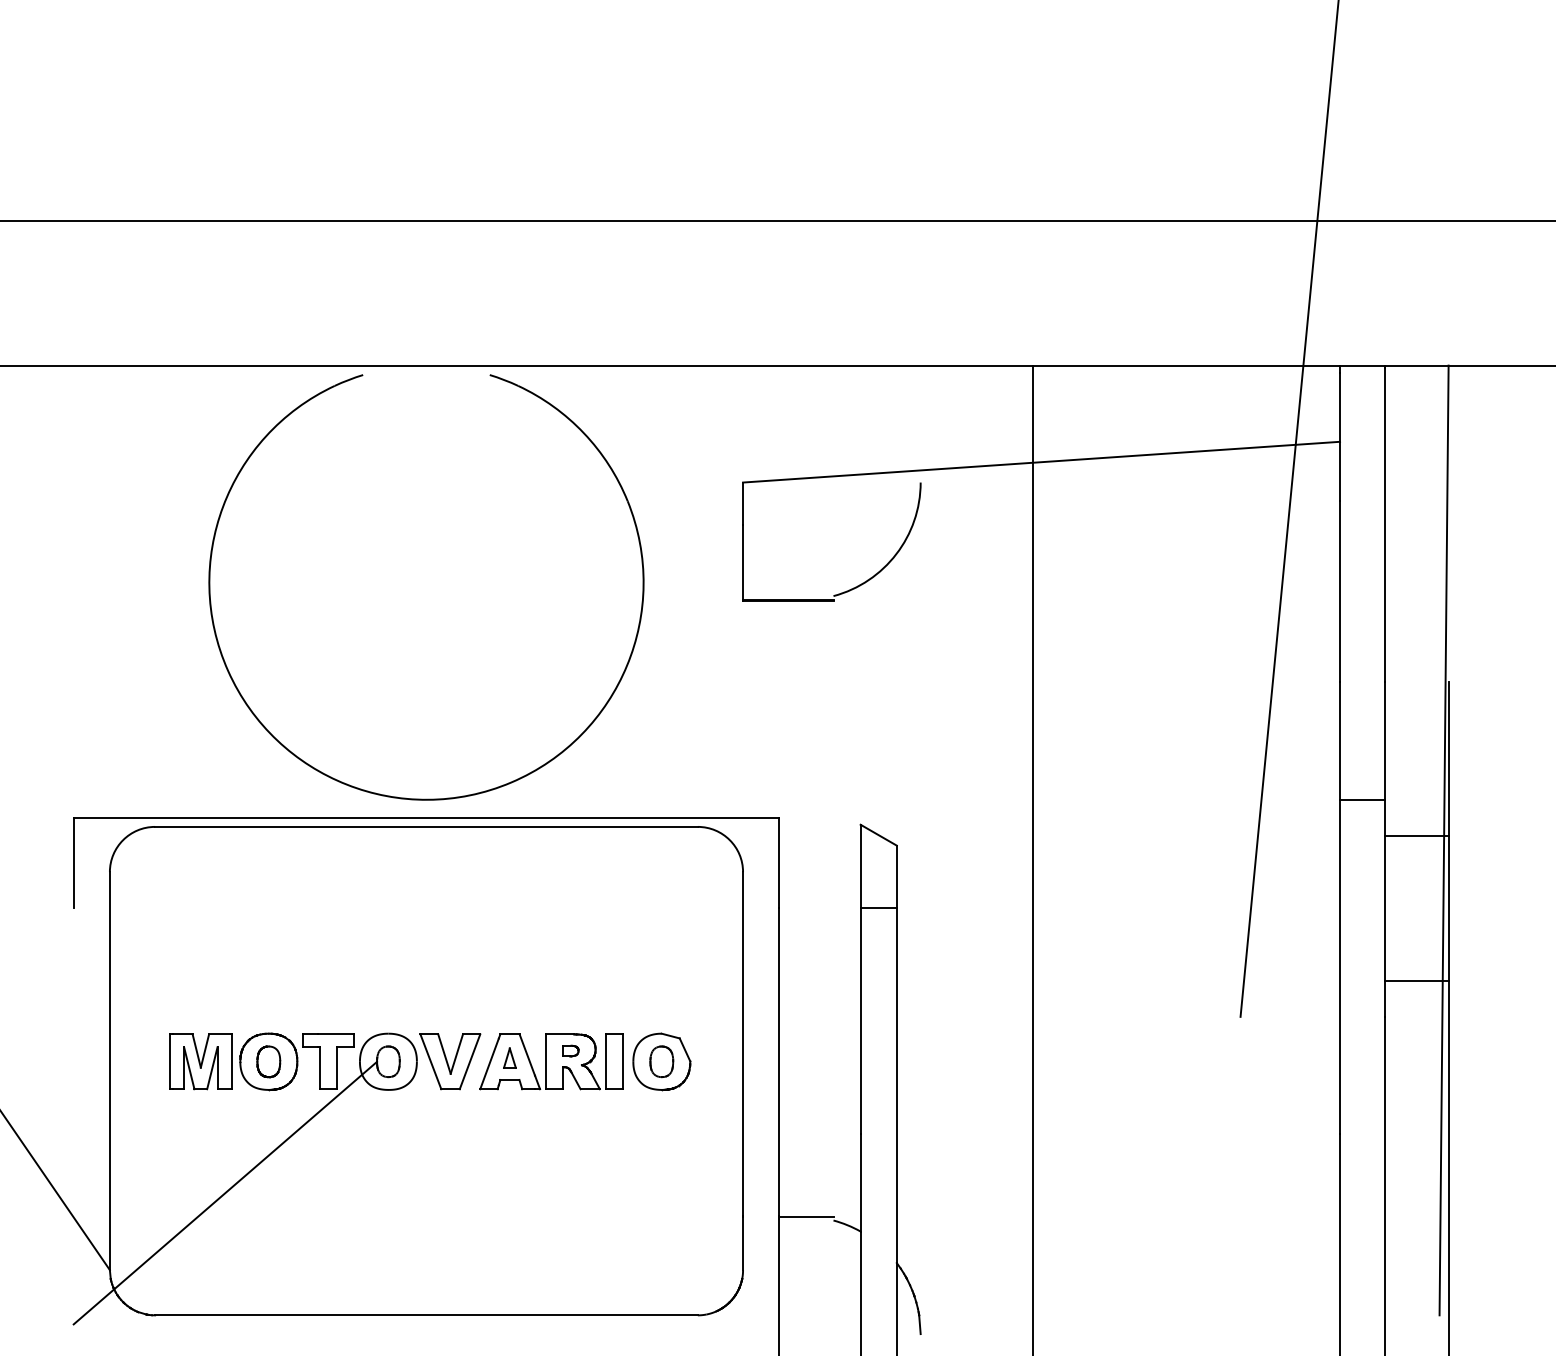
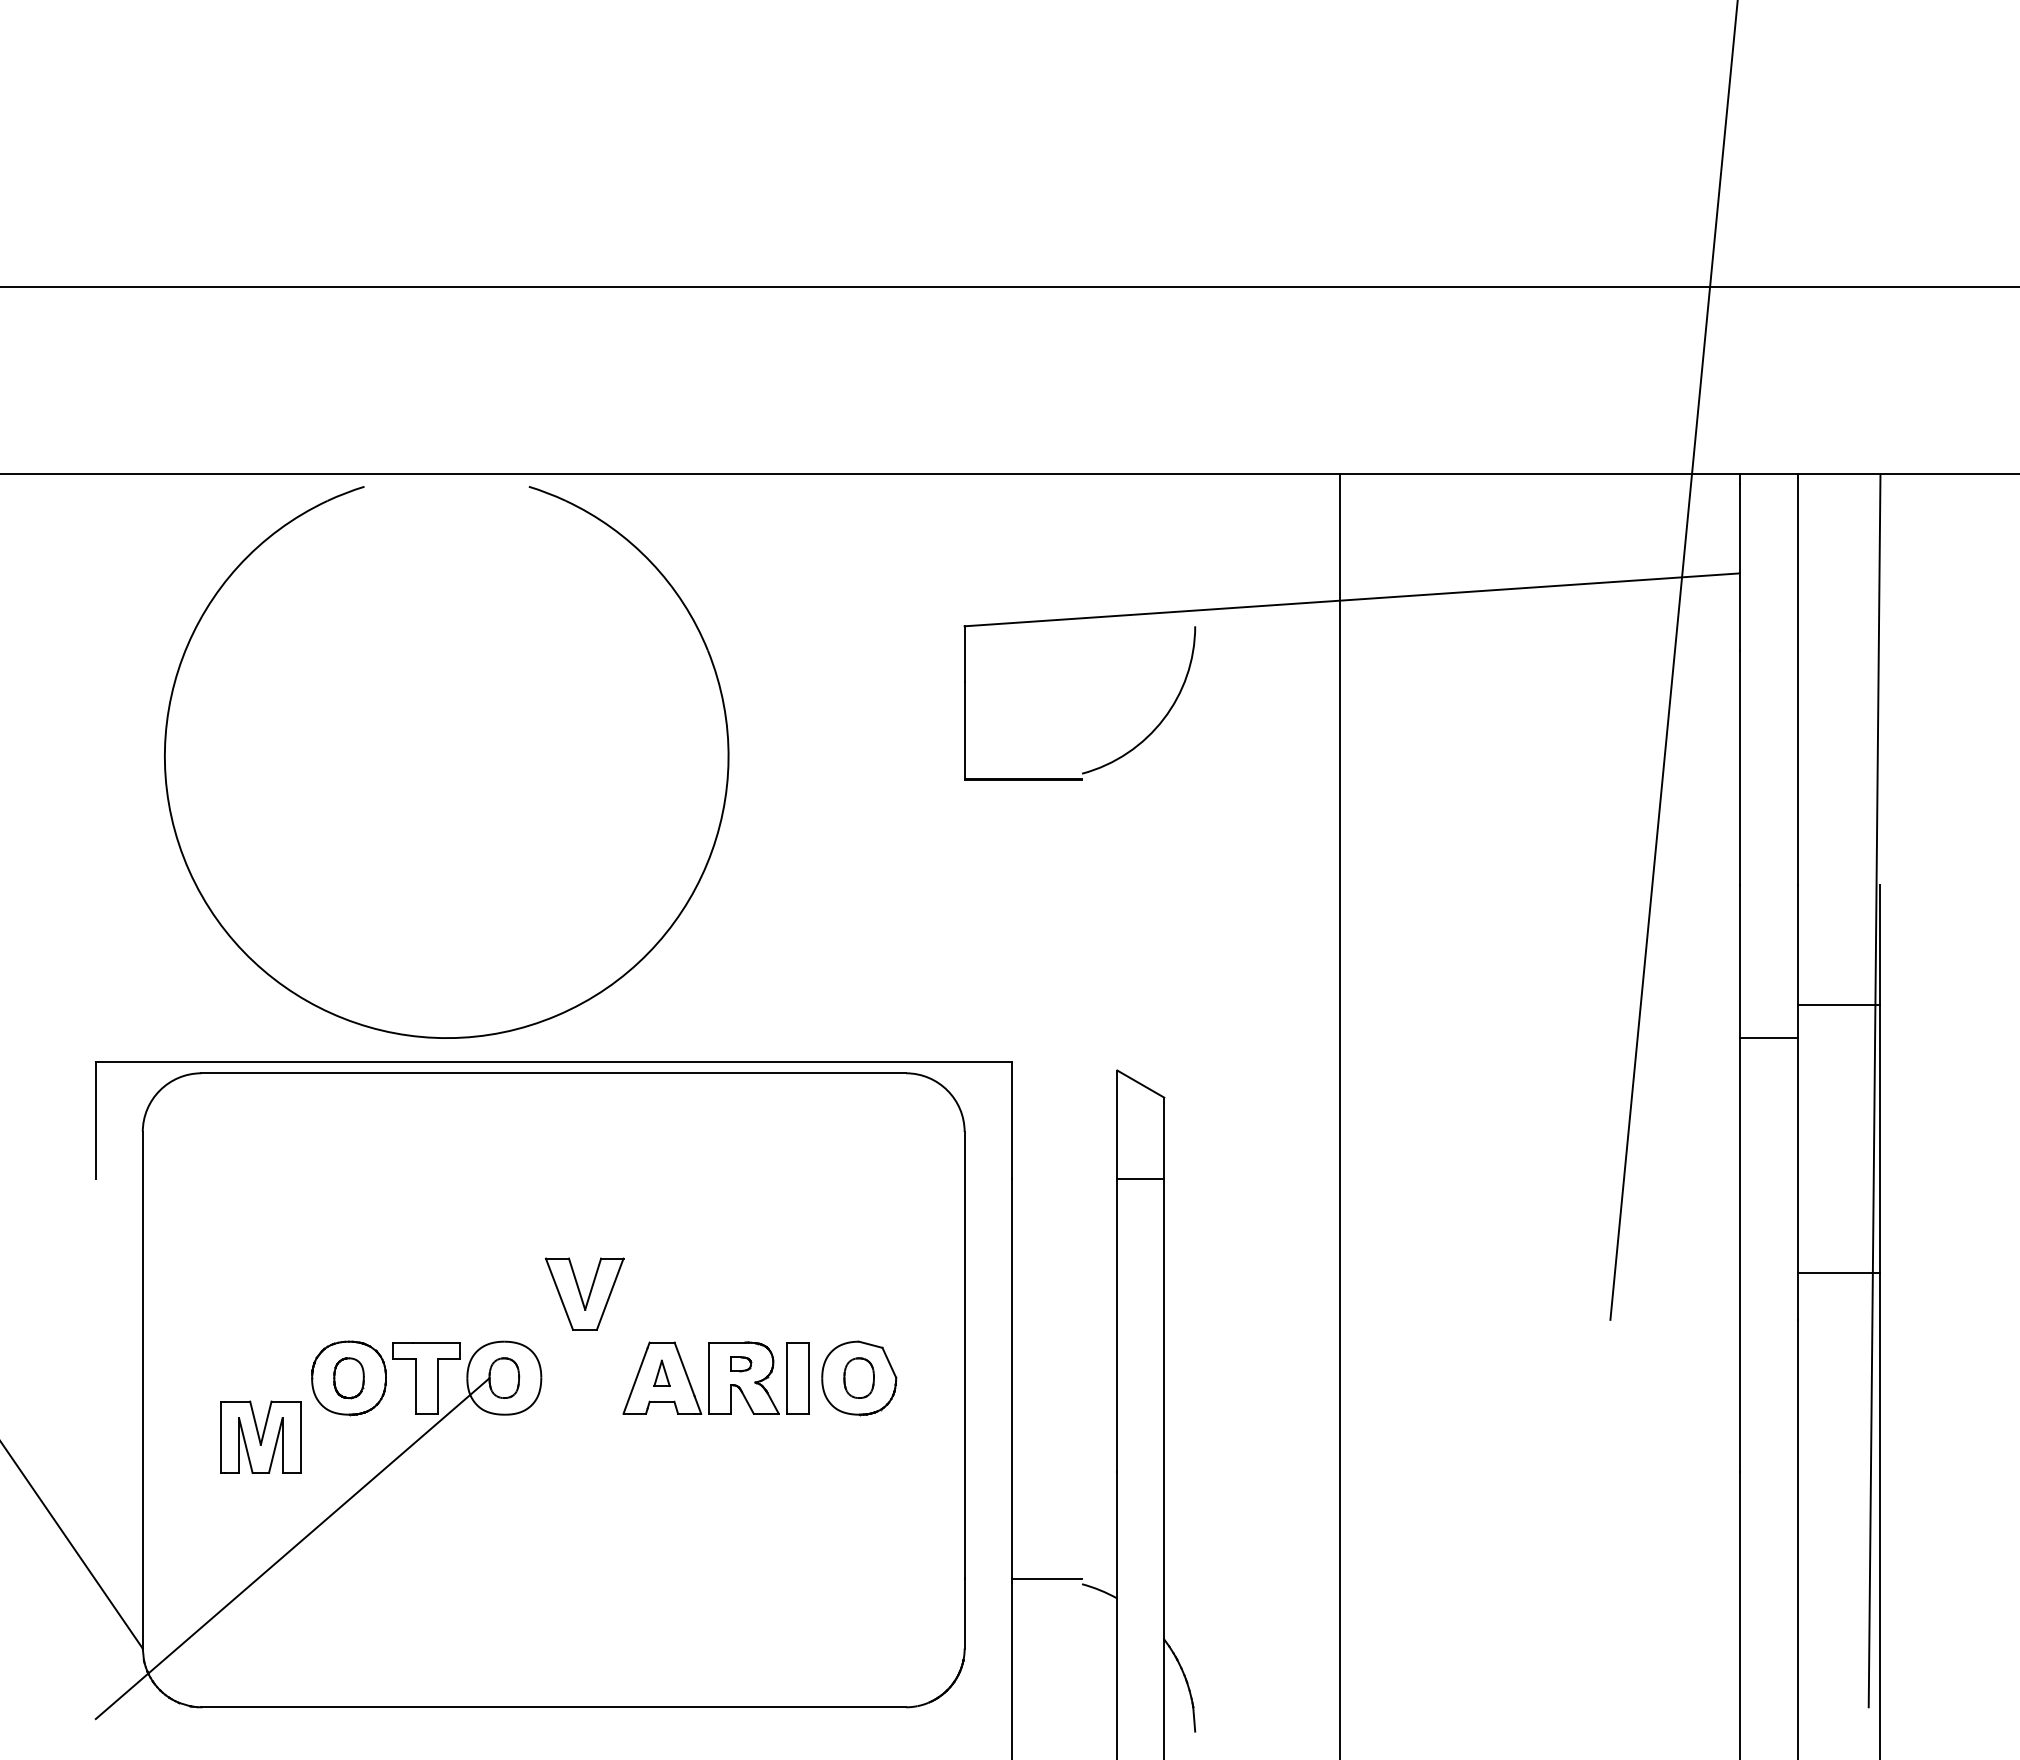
part: (406, 797) -> (420, 1035), moved
line: (1417, 836) -> (1839, 1005), moved
part: (200, 1061) -> (260, 1436), moved
part: (450, 1061) -> (584, 1293), moved

